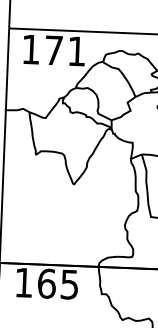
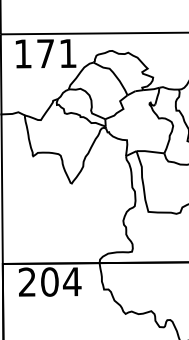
text: (47, 283) -> (50, 281), 165 -> 204

